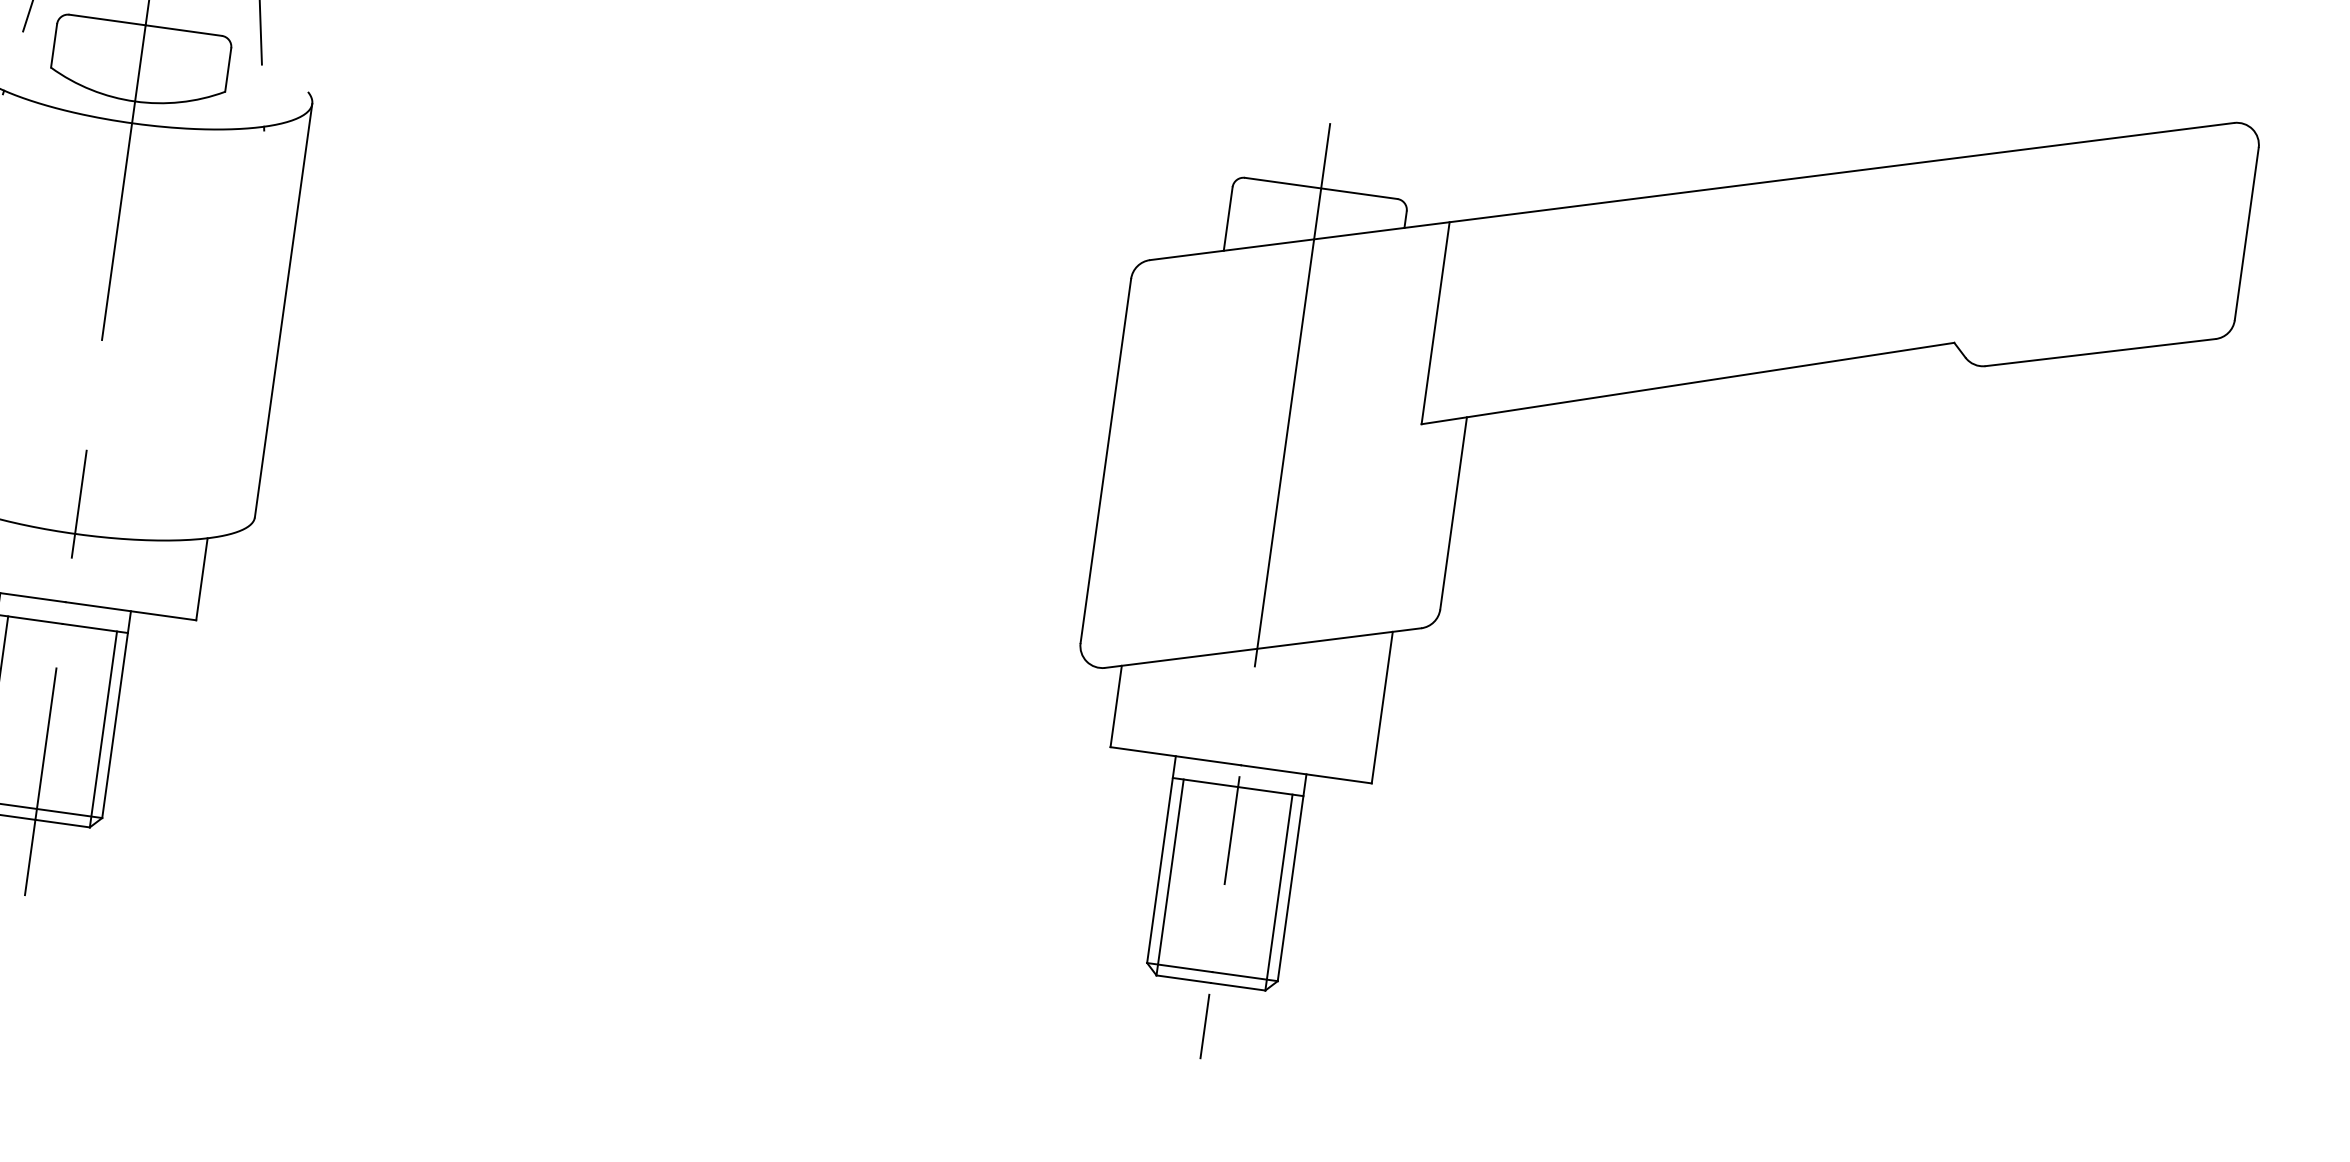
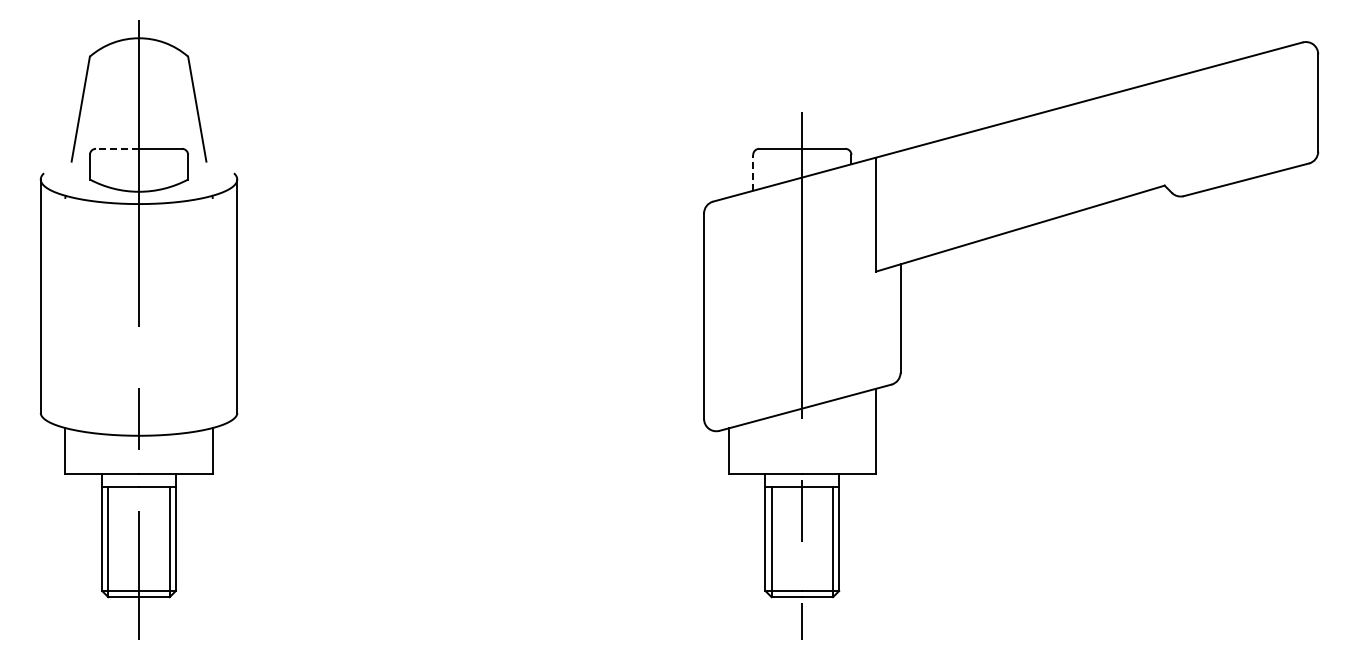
line: (107, 19) -> (117, 148), solid -> dashed
line: (1228, 218) -> (753, 172), solid -> dashed

